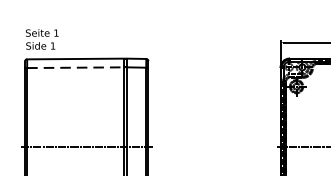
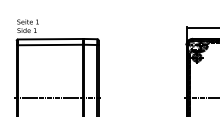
line: (75, 68) -> (50, 45), dashed -> solid

